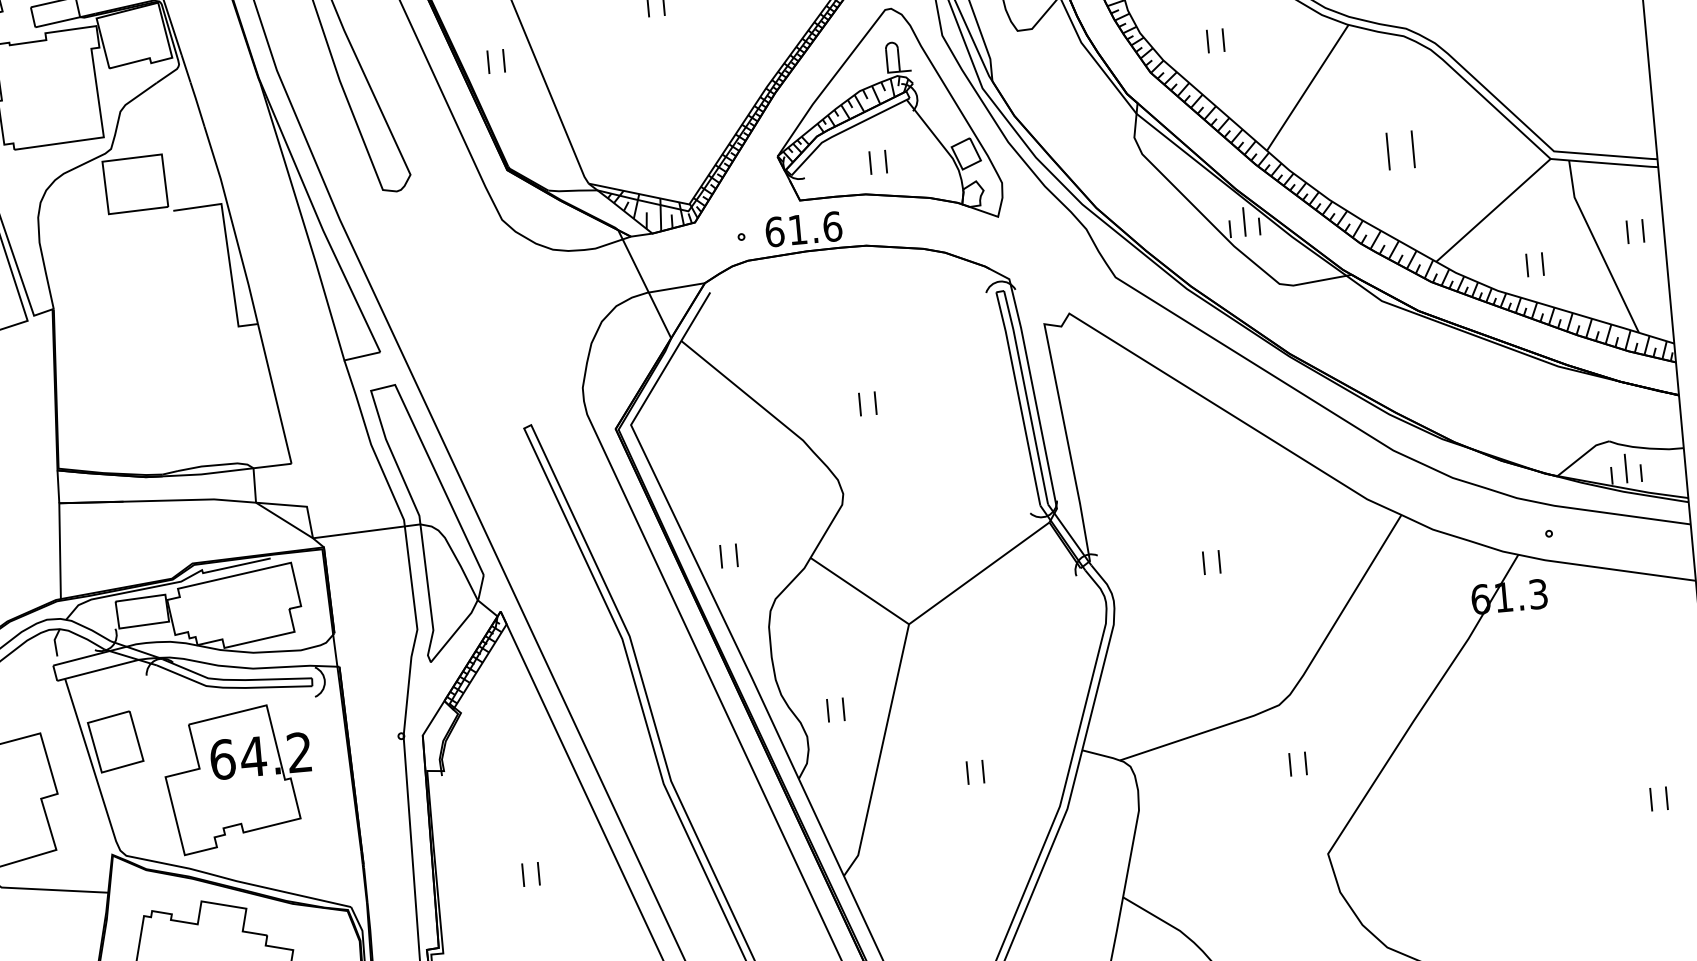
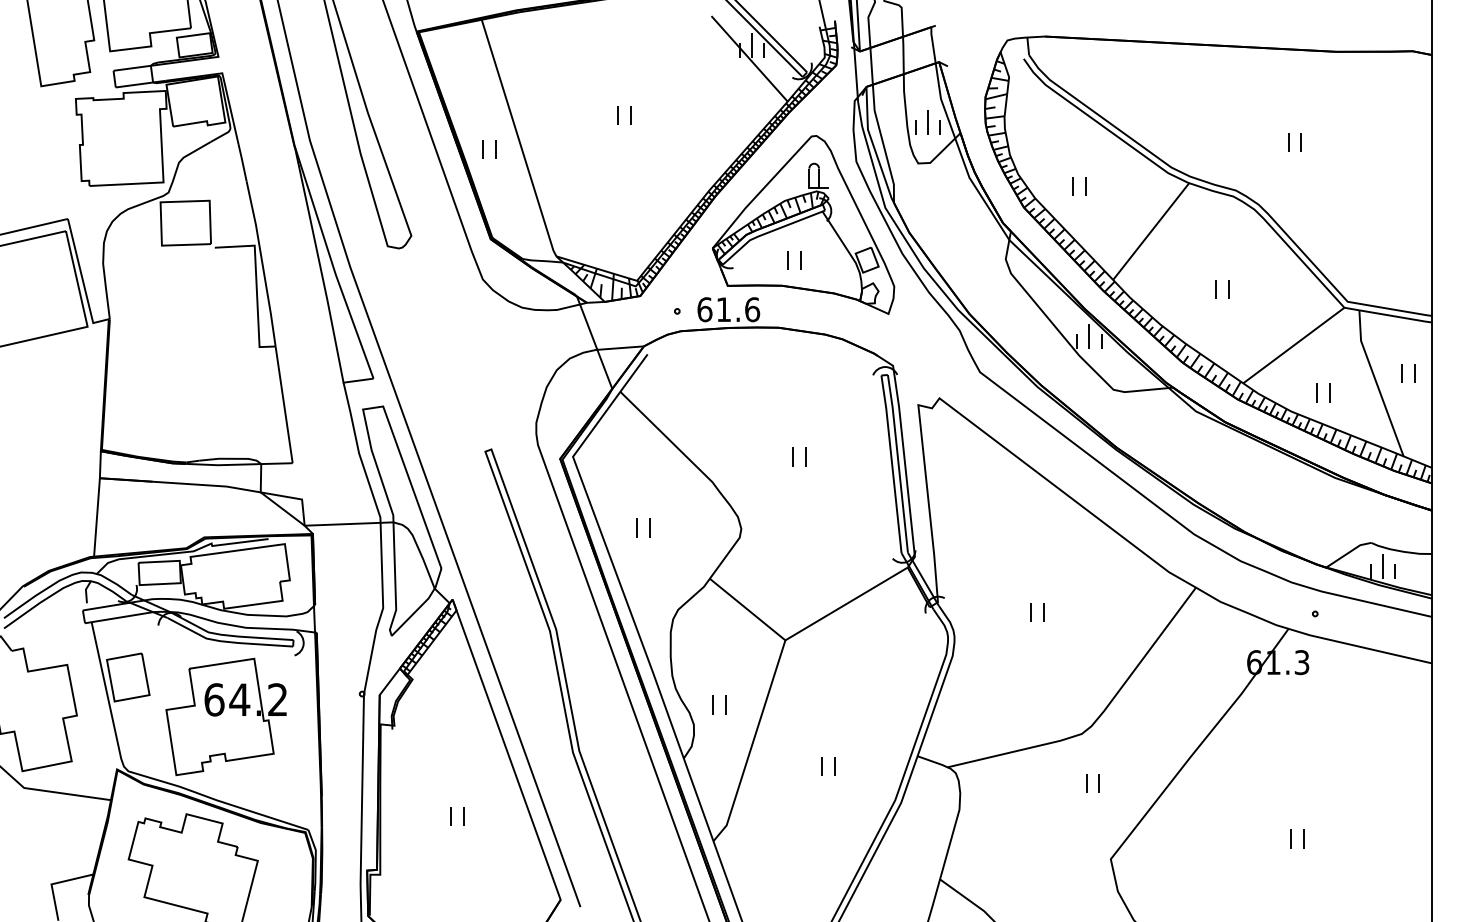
part: (1400, 150) -> (1222, 289), size x0.62
part: (868, 403) -> (799, 456), moved
part: (729, 555) -> (643, 527), moved
part: (1659, 798) -> (1297, 838), moved

